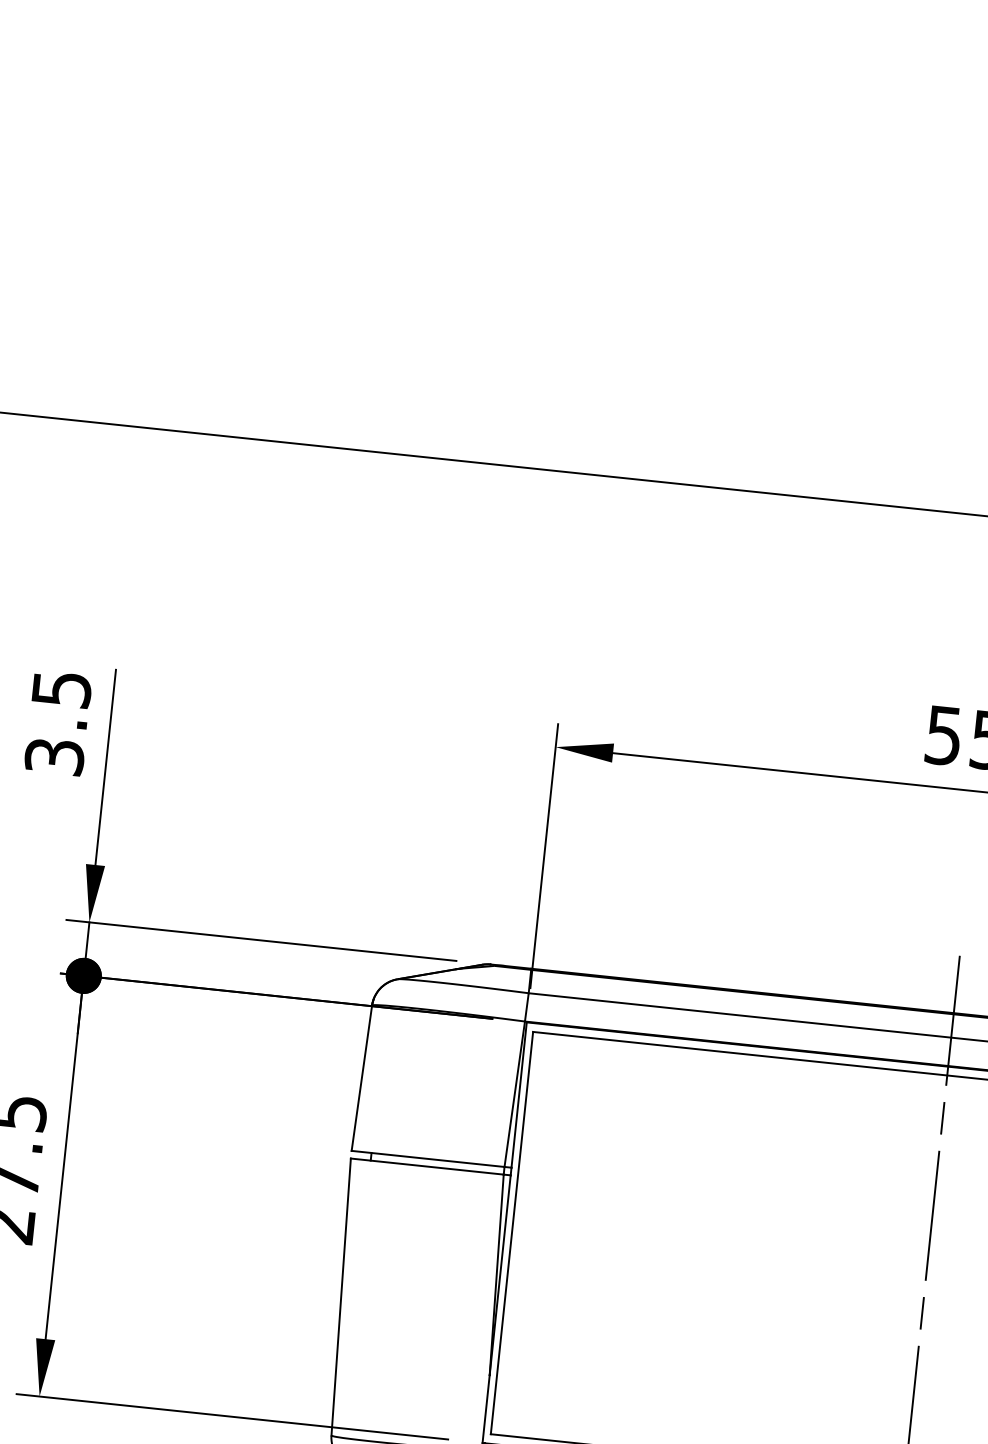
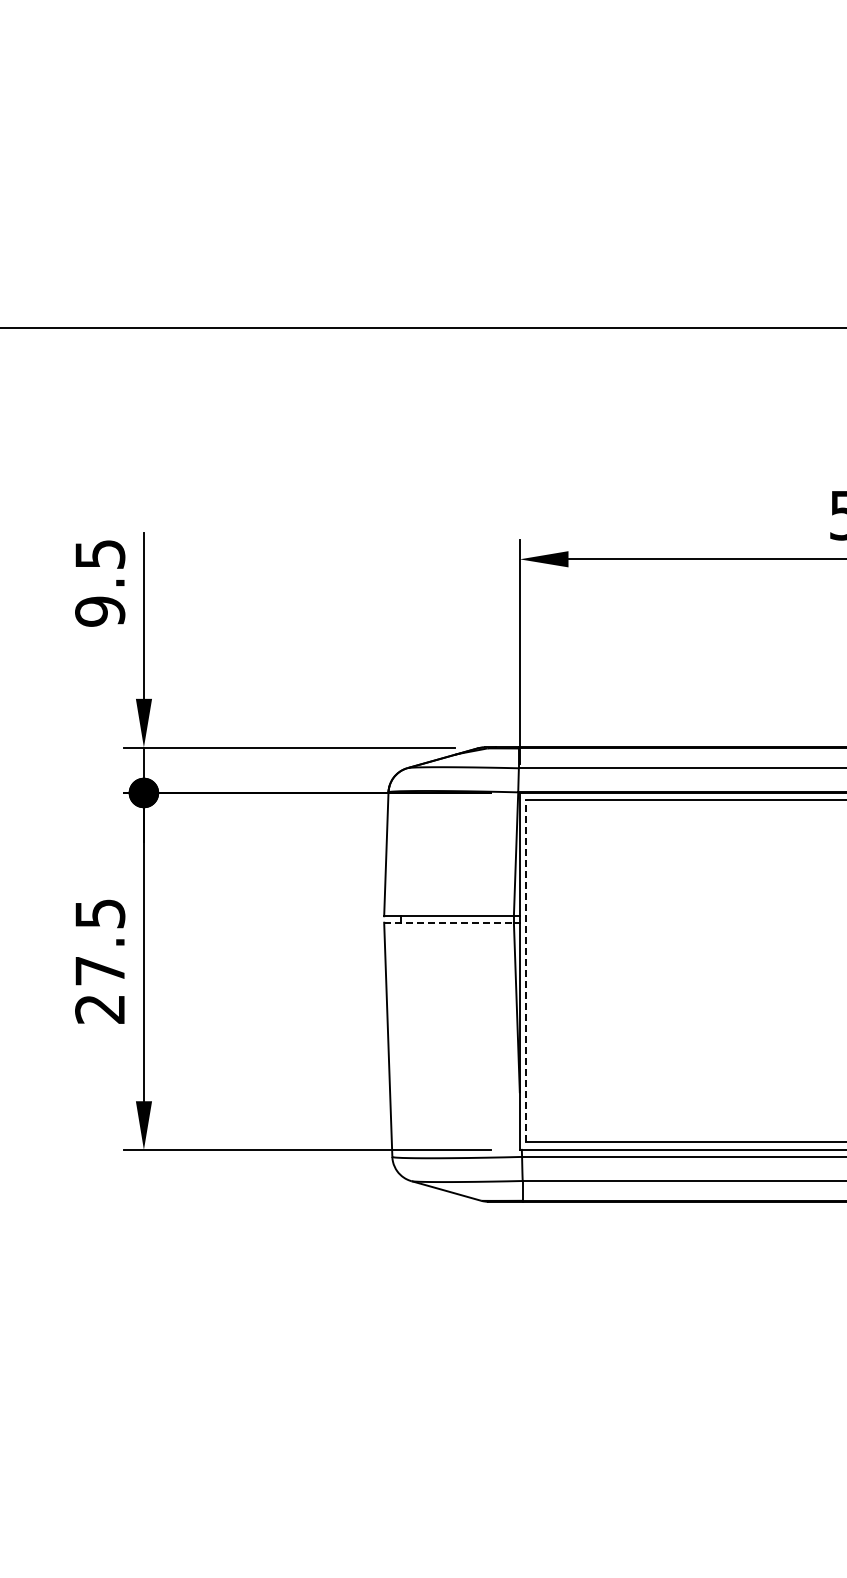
text: (55, 756) -> (100, 611), 3.5 -> 9.5
line: (427, 1166) -> (449, 922), solid -> dashed
line: (511, 1233) -> (525, 971), solid -> dashed

